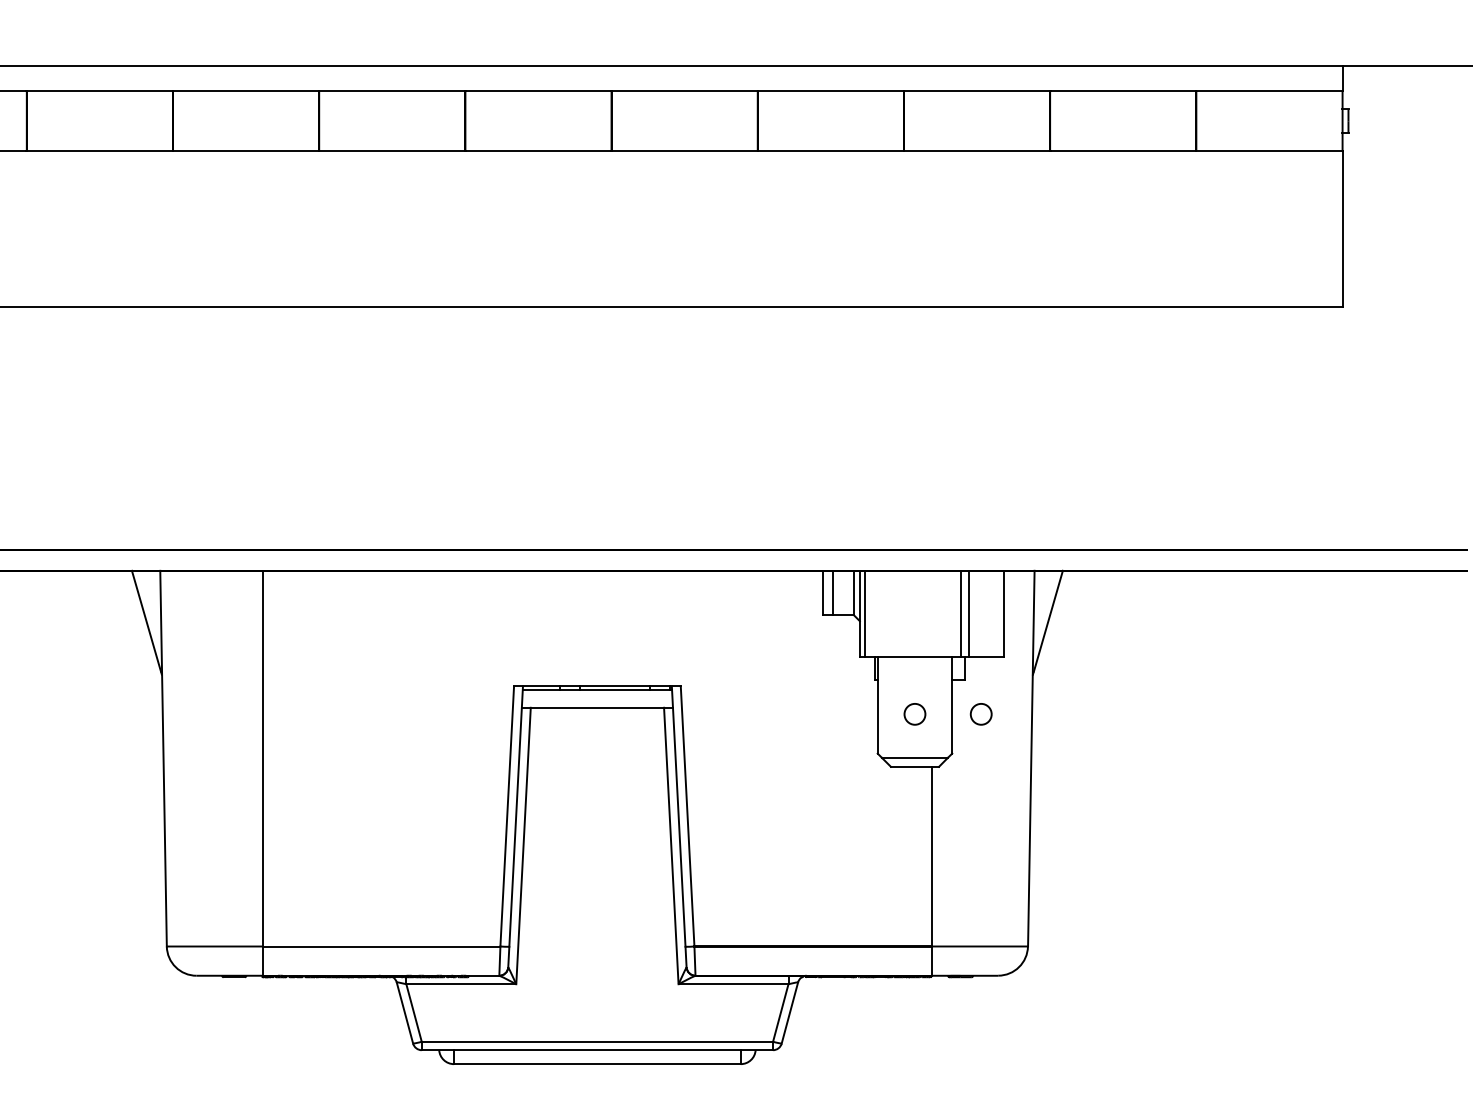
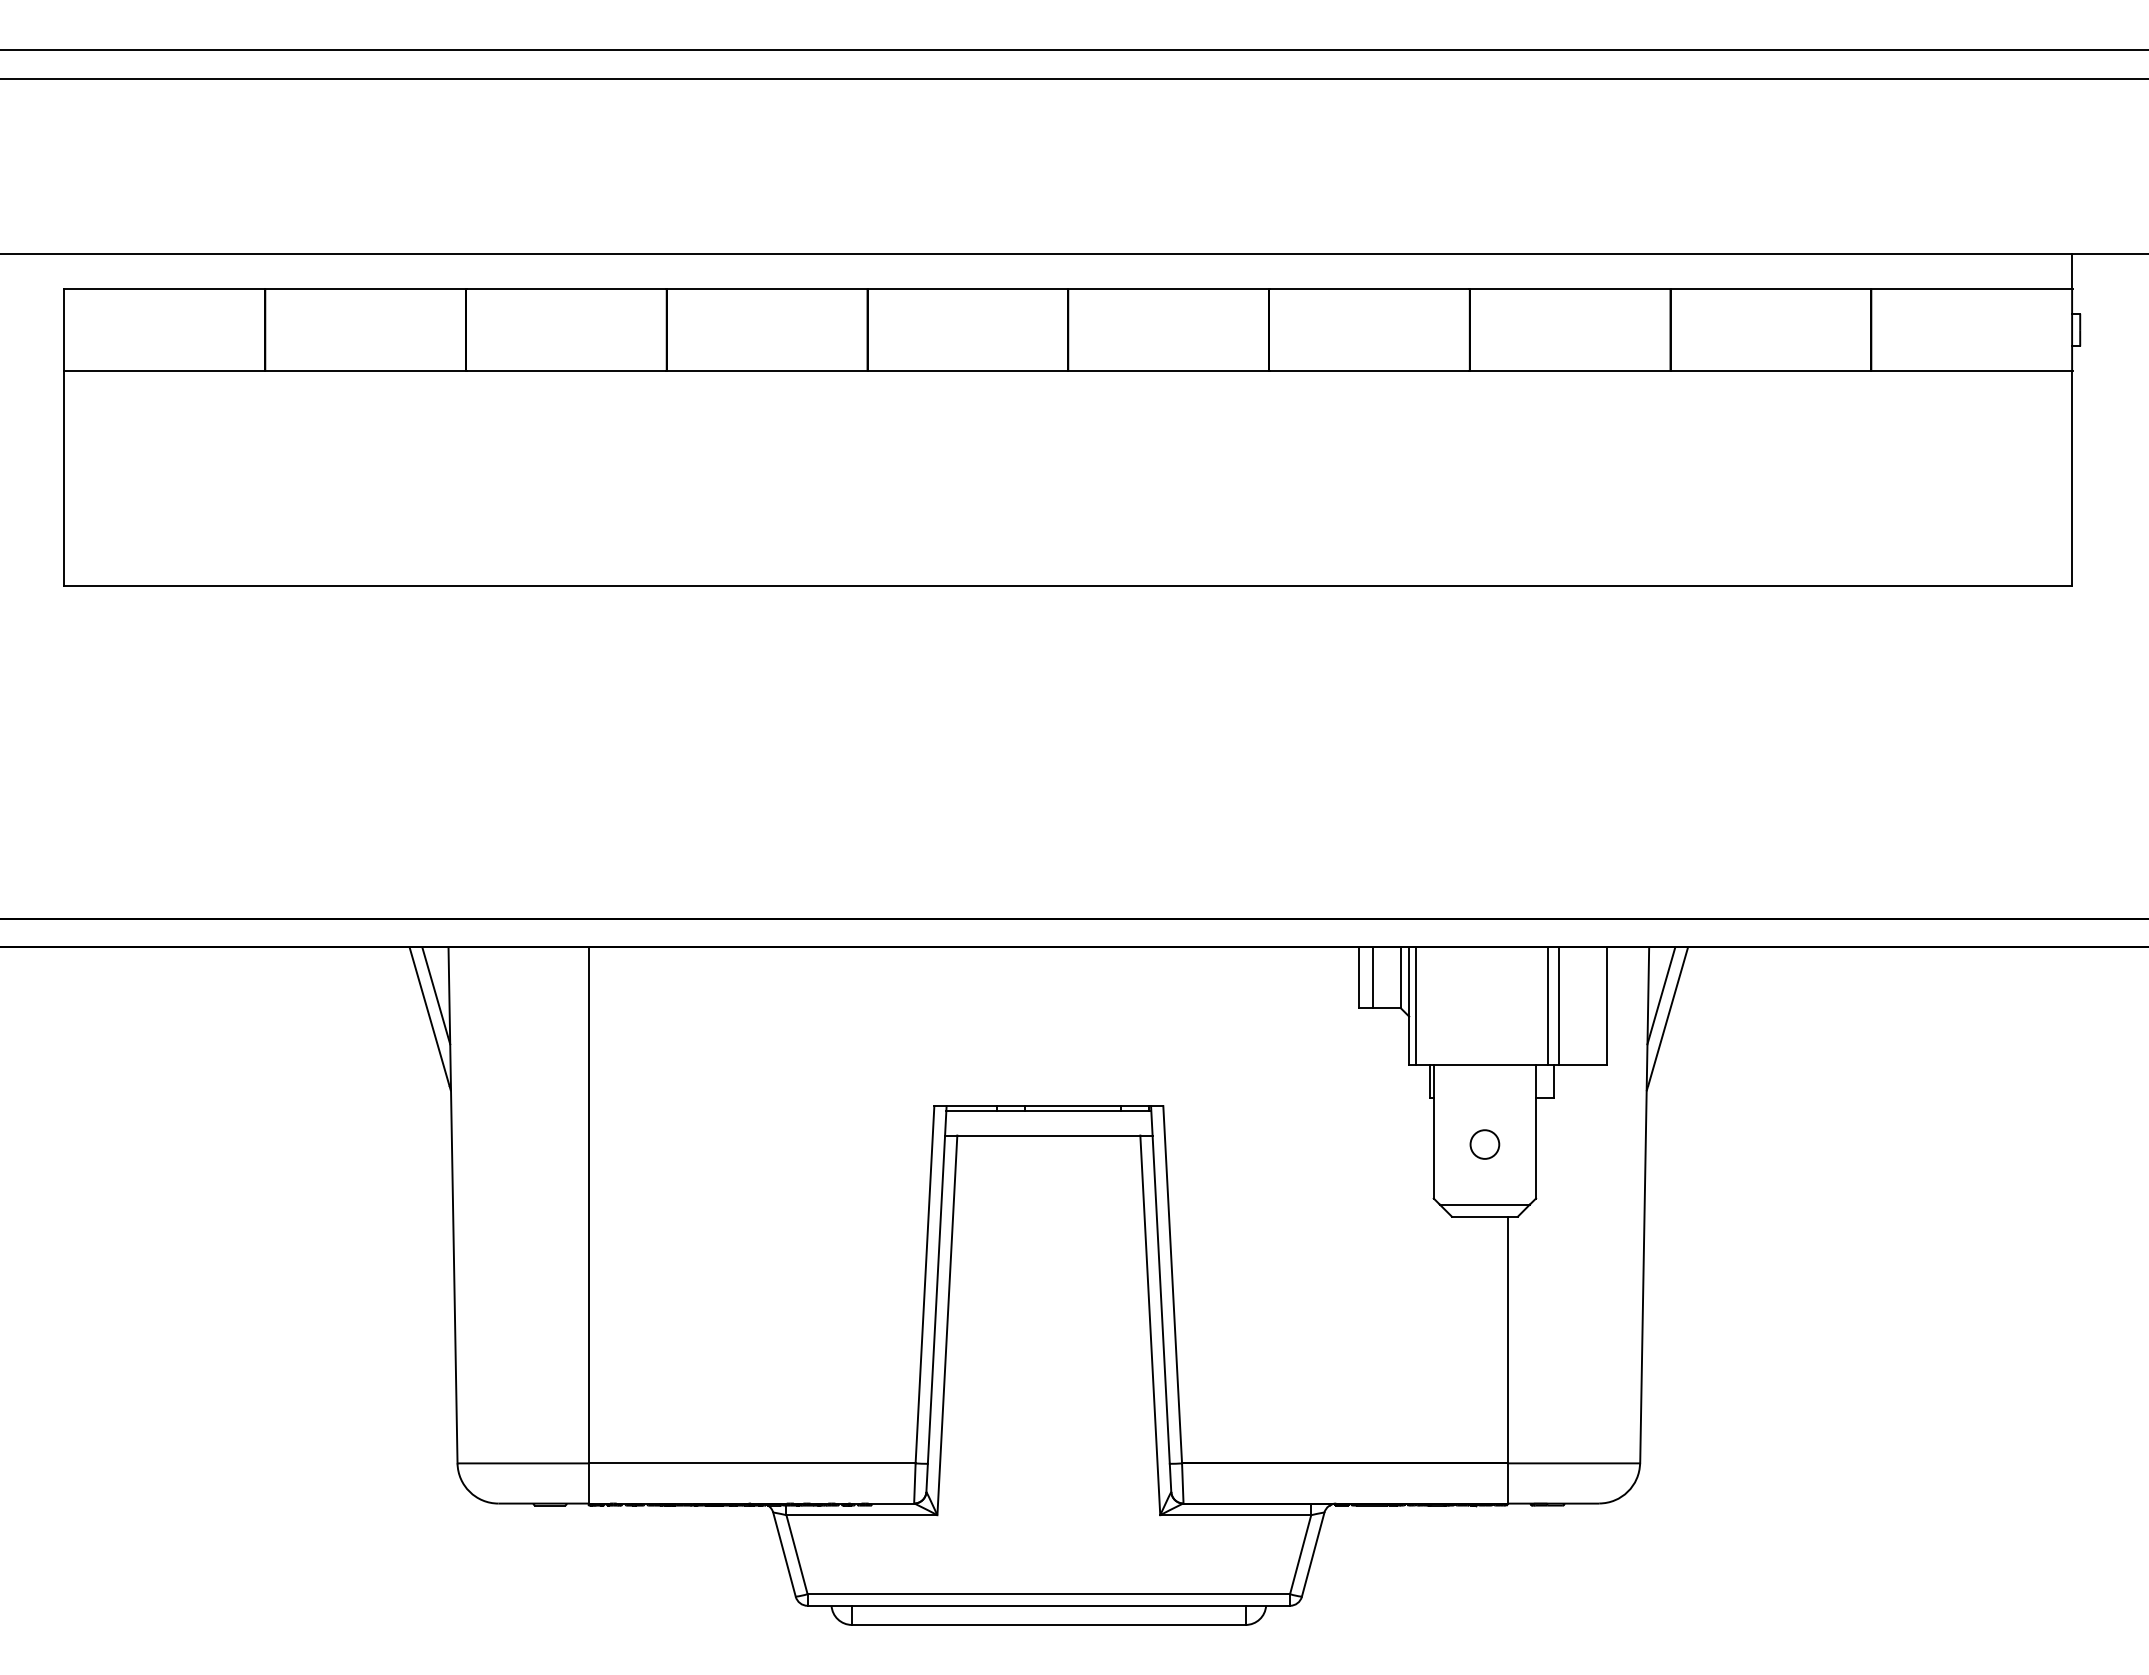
line: (151, 605) -> (436, 995), added
line: (1043, 605) -> (1661, 995), added
circle: (980, 714) -> (1575, 1144), removed

